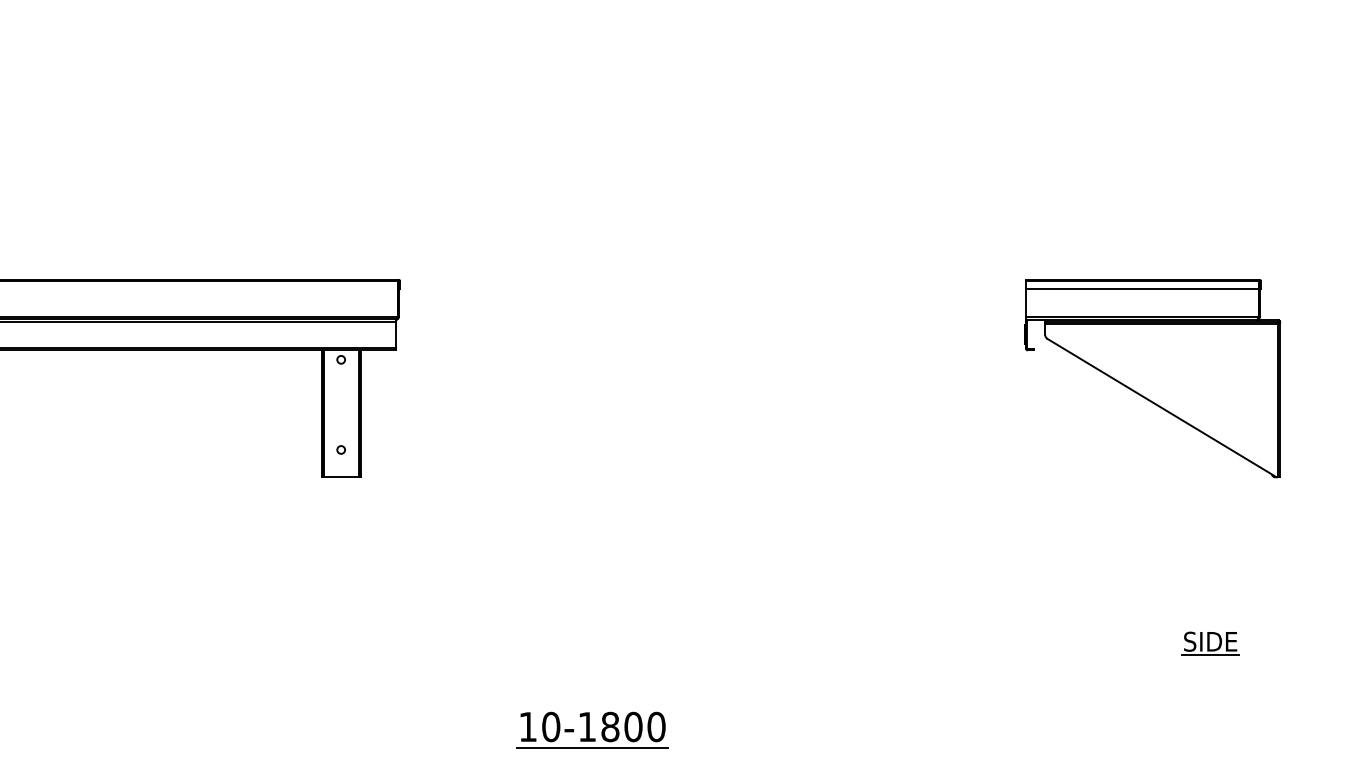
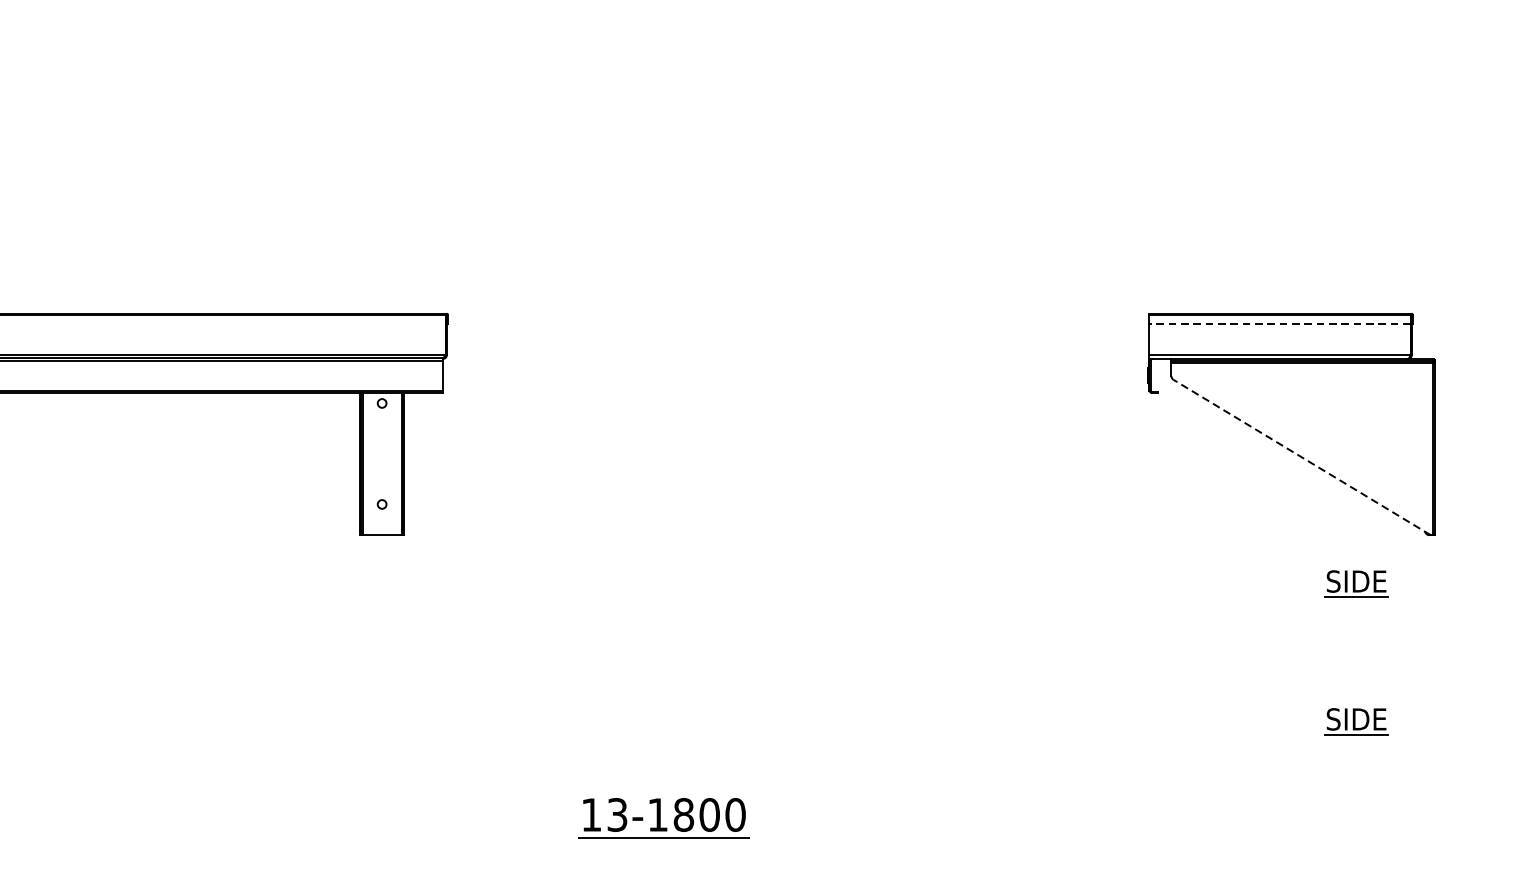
line: (1142, 289) -> (1280, 324), solid -> dashed
line: (1161, 407) -> (1301, 456), solid -> dashed
part: (1210, 520) -> (1356, 583), added
text: (551, 726) -> (617, 814), 10-1800 -> 13-1800

